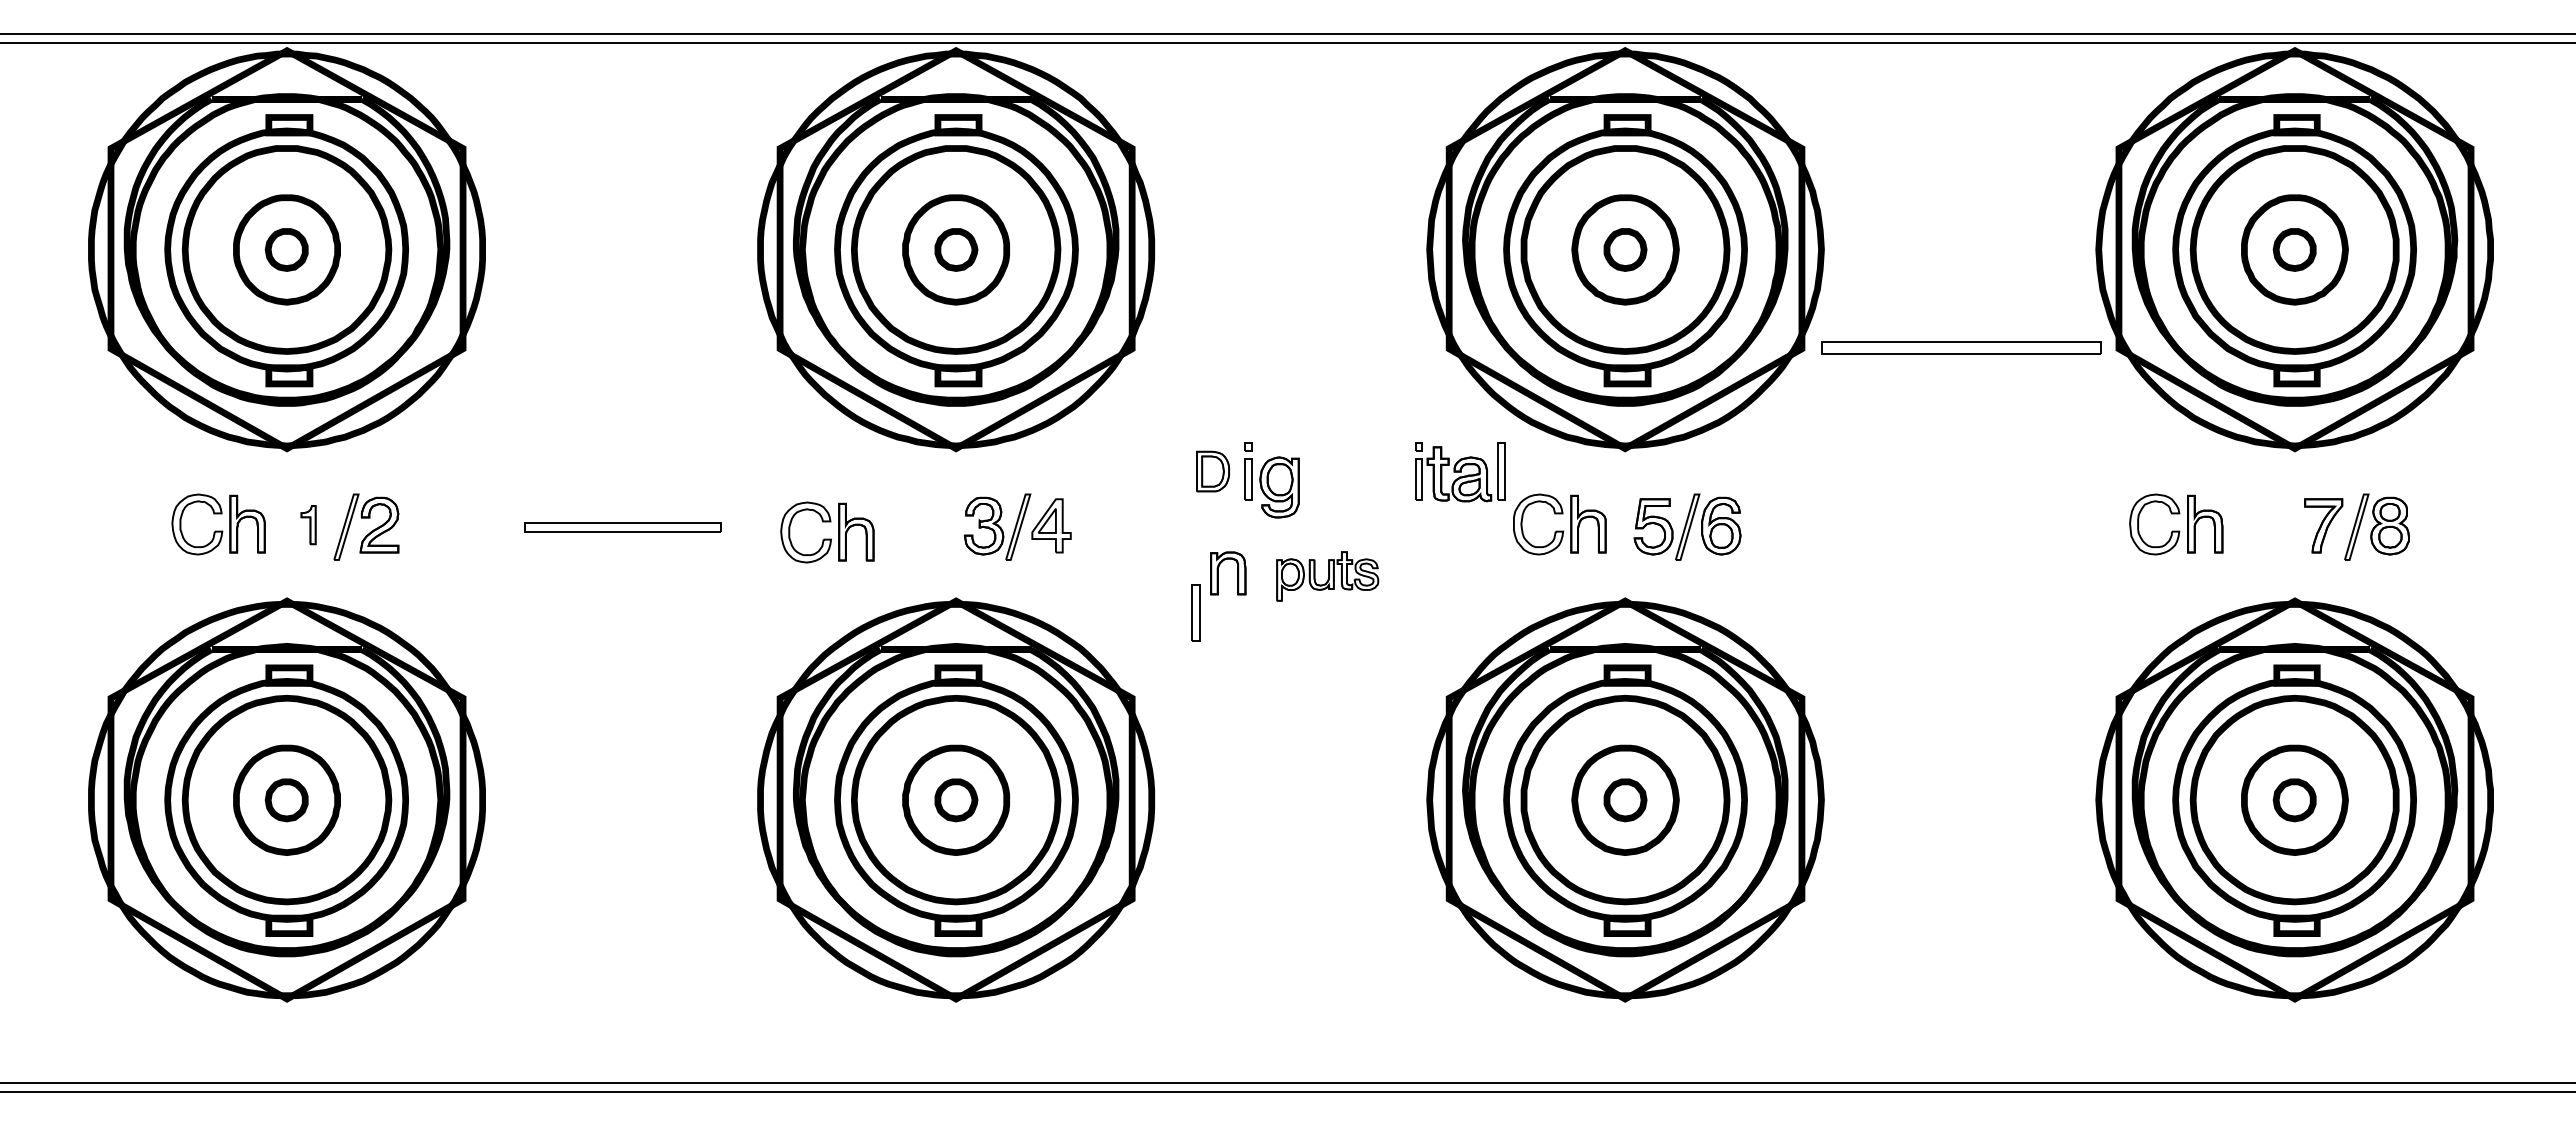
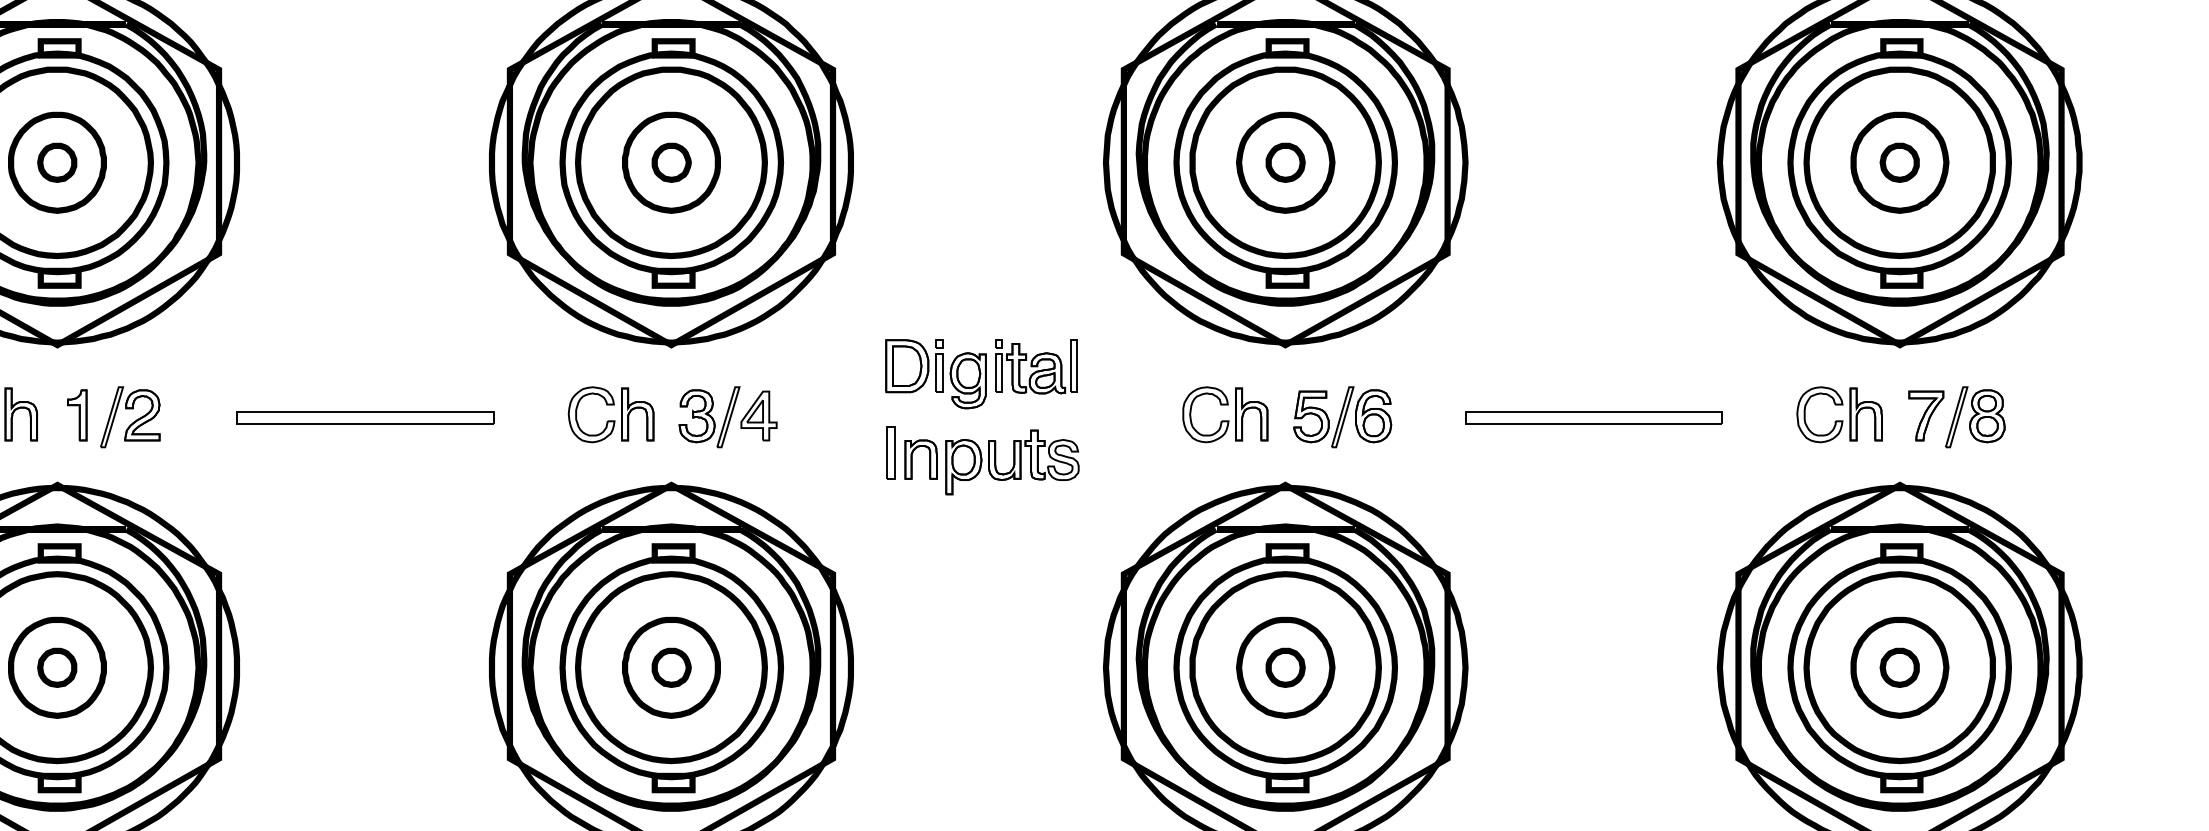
part: (1961, 347) -> (1593, 417), moved
part: (1212, 471) -> (906, 366), size x1.43
part: (1460, 472) -> (1037, 367), moved
part: (308, 524) -> (77, 414), size x1.43
part: (2176, 524) -> (1839, 414), moved
part: (622, 527) -> (365, 417), size x1.43
part: (827, 532) -> (611, 414), moved
part: (1327, 576) -> (1012, 462), size x1.43
part: (1195, 612) -> (891, 452), moved

